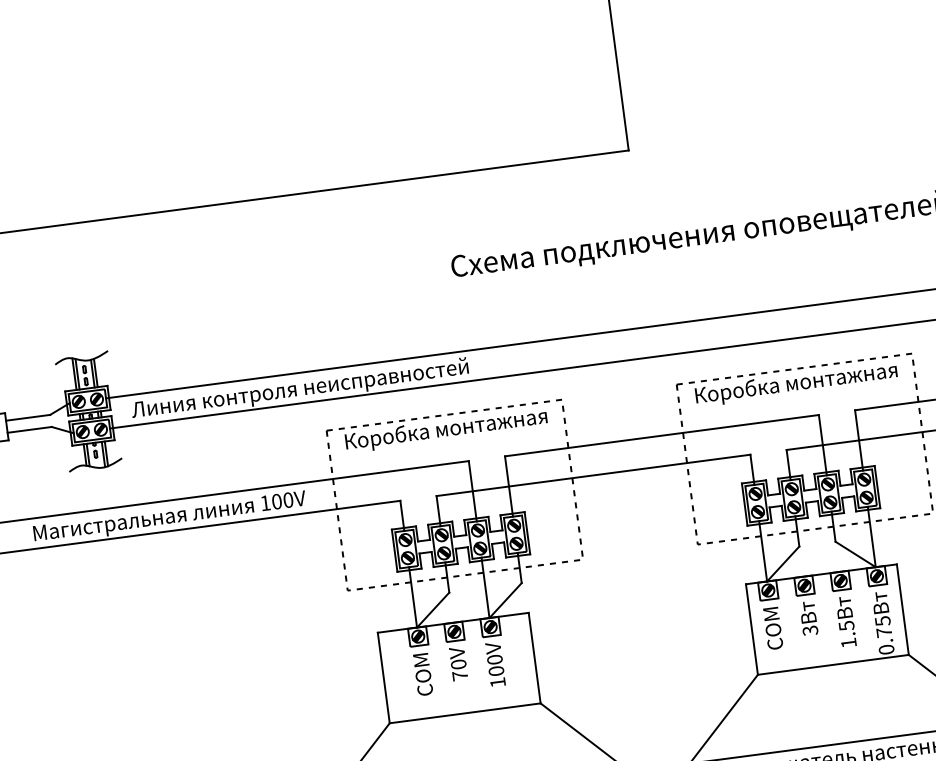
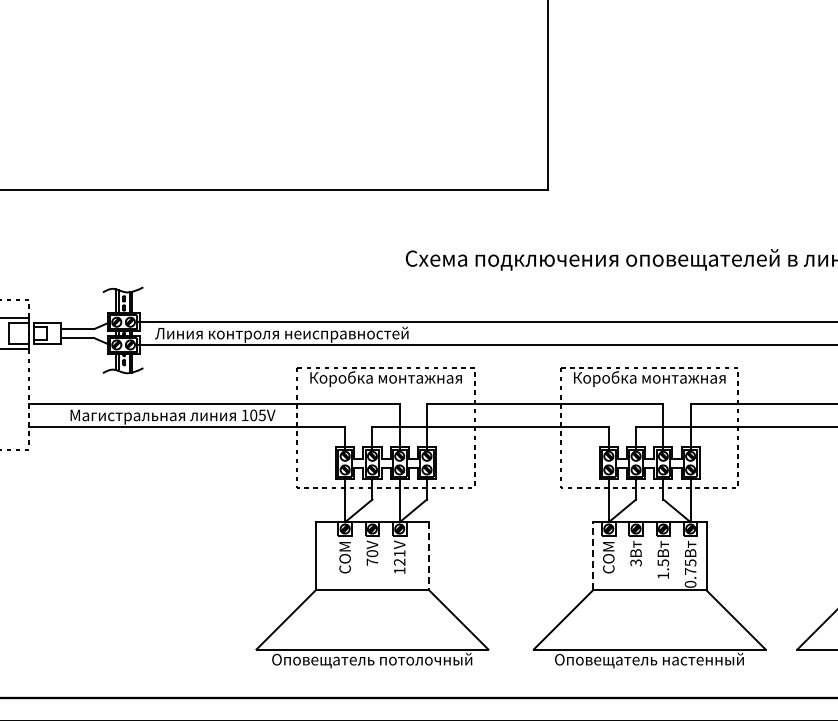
text: (287, 500) -> (261, 415), 100V -> 105V
line: (751, 628) -> (592, 555), solid -> dashed
line: (535, 658) -> (429, 556), solid -> dashed
text: (495, 664) -> (399, 557), 100V -> 121V

